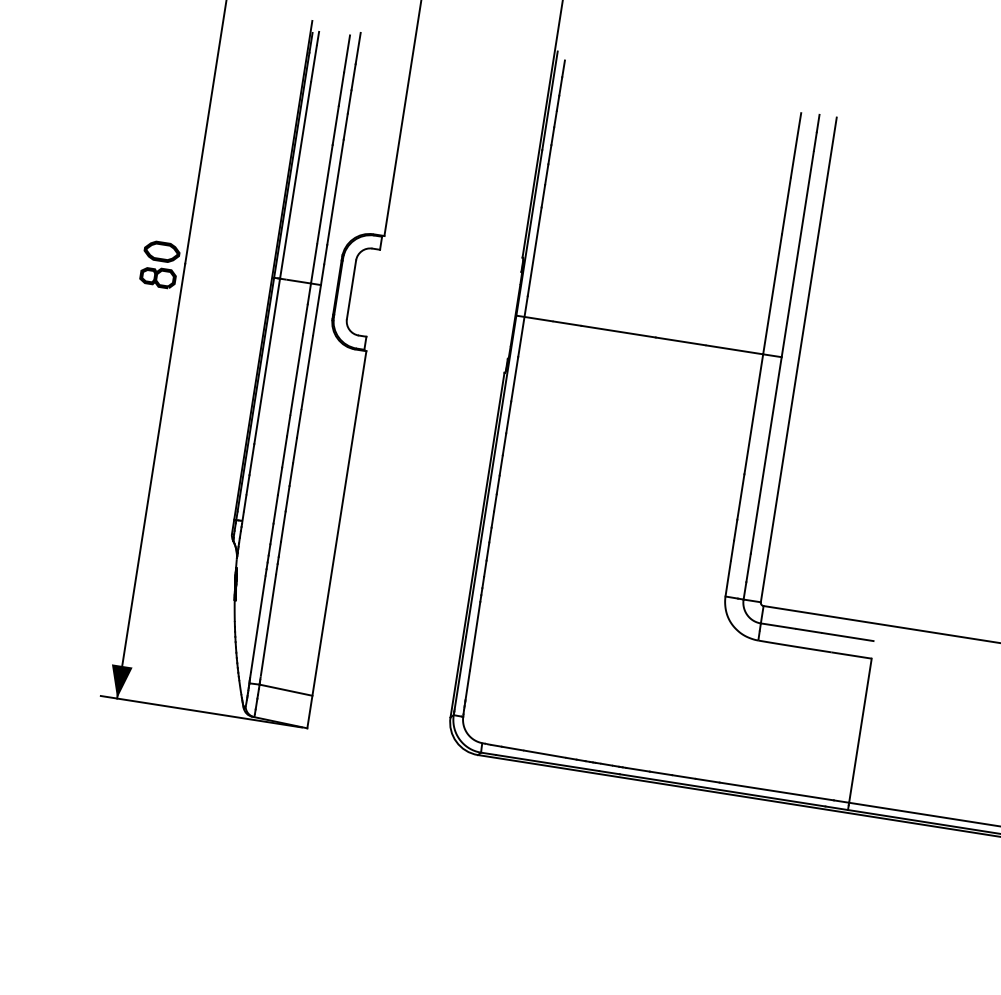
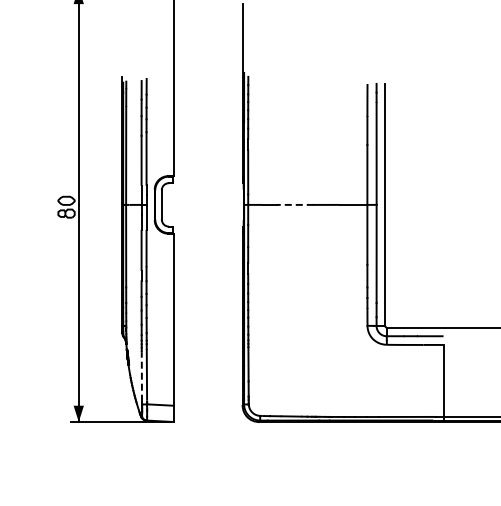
line: (619, 330) -> (295, 204), solid -> dashed
line: (257, 623) -> (141, 374), solid -> dashed

